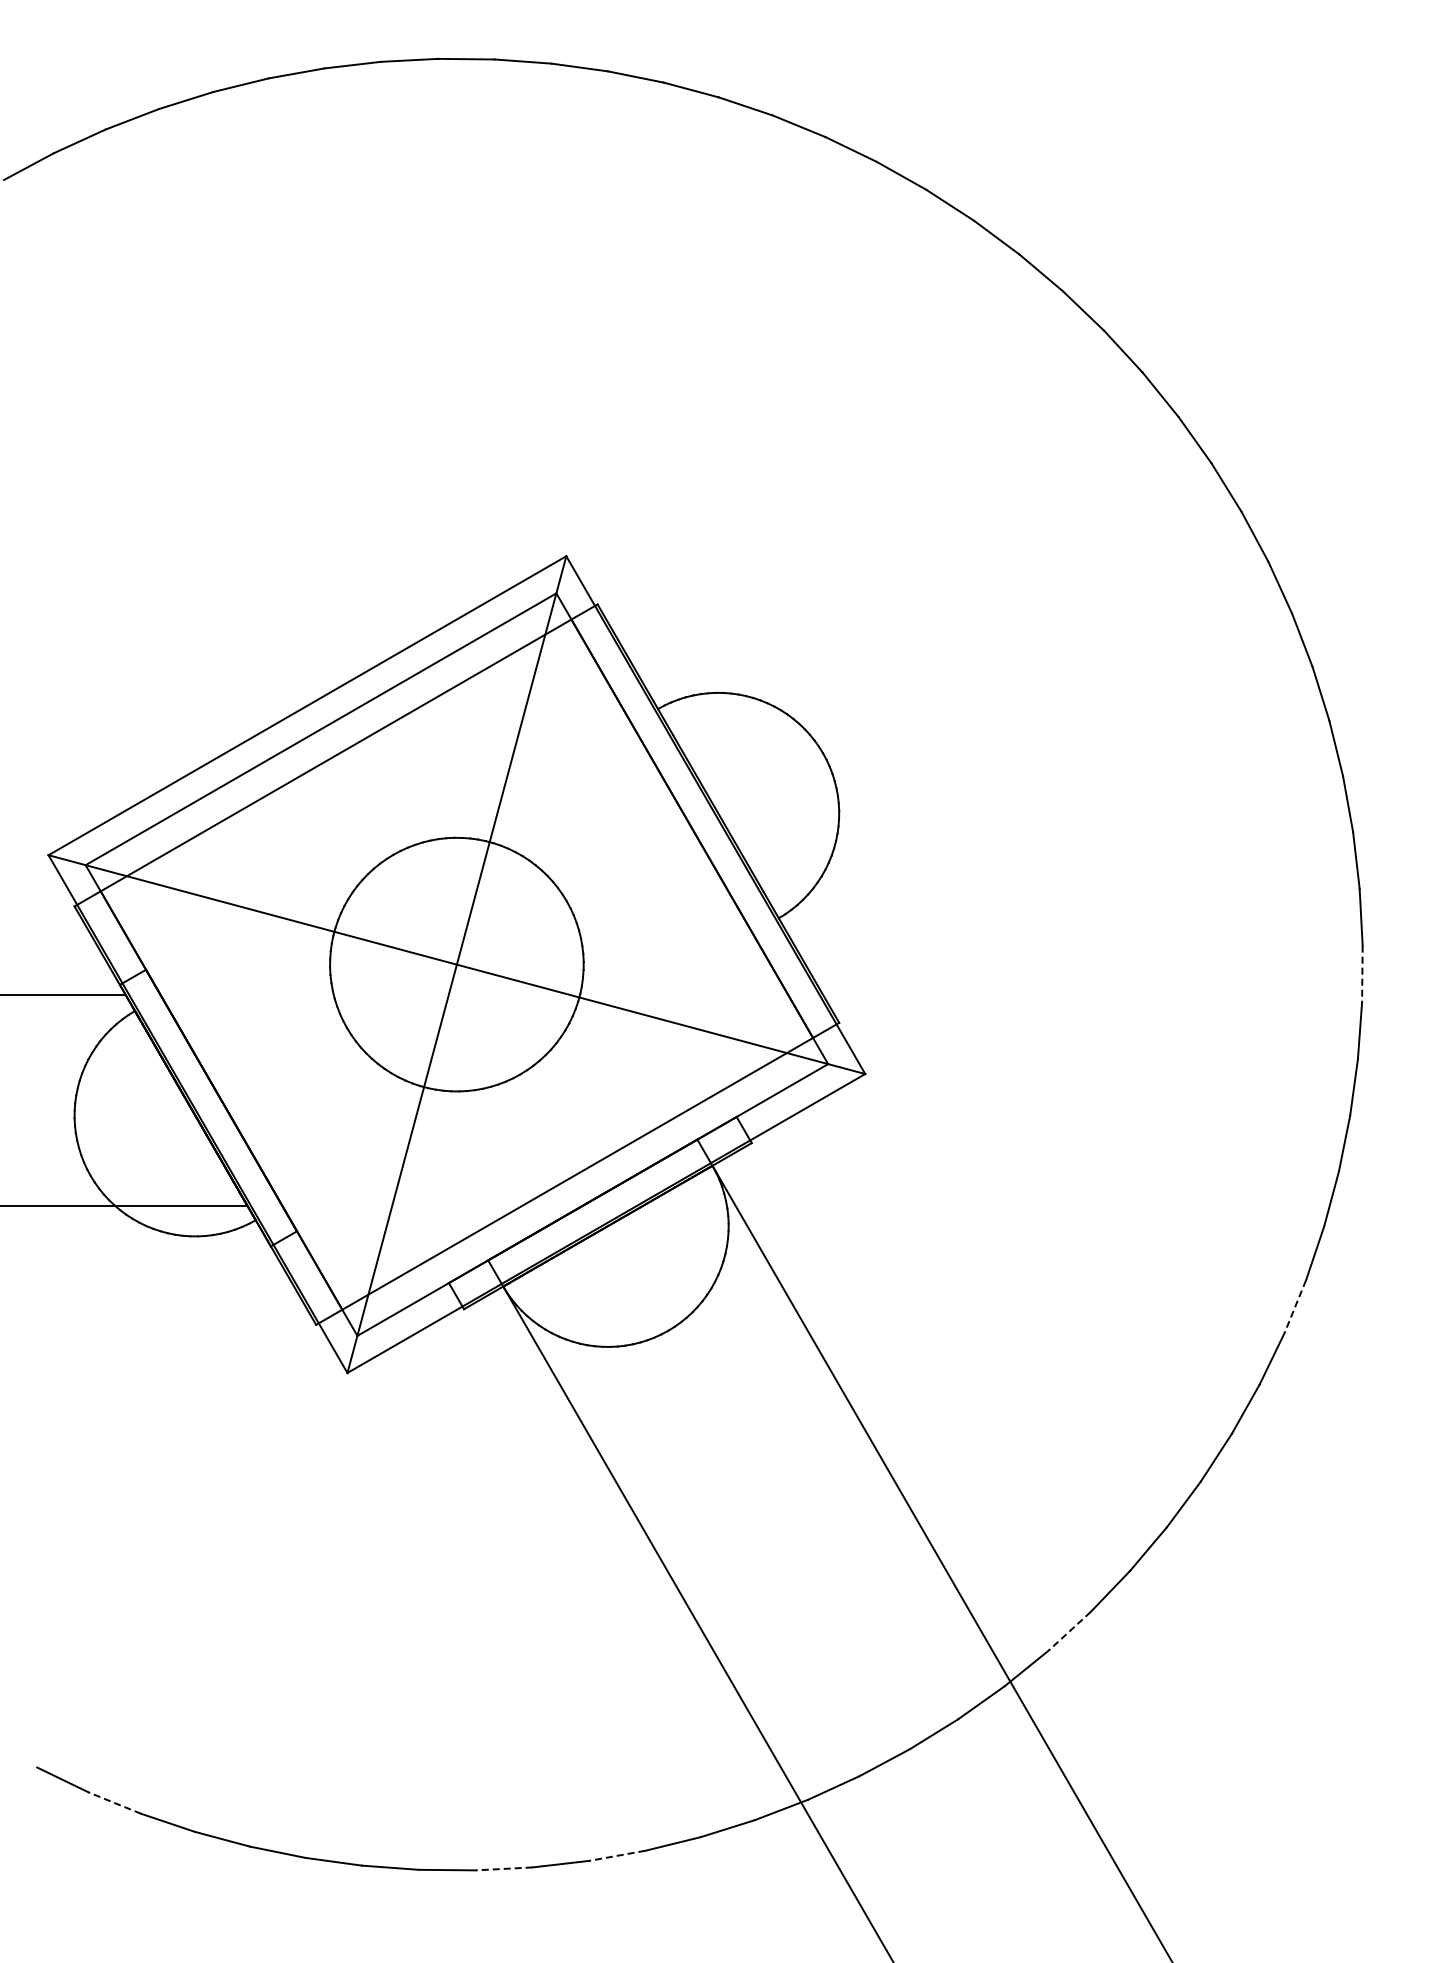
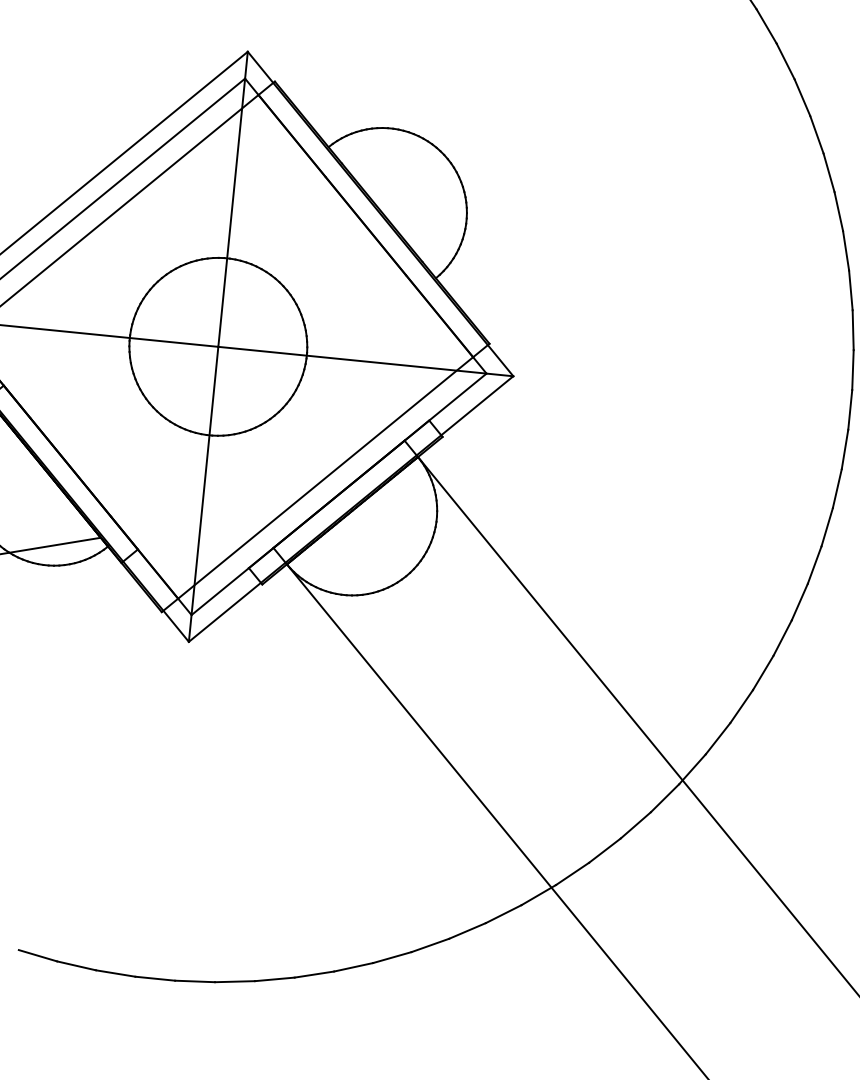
line: (1362, 974) -> (846, 251), dashed -> solid
line: (1295, 1307) -> (837, 489), dashed -> solid
line: (1069, 1631) -> (717, 738), dashed -> solid
line: (114, 1802) -> (76, 965), dashed -> solid
line: (616, 1855) -> (429, 945), dashed -> solid
line: (503, 1868) -> (353, 967), dashed -> solid

